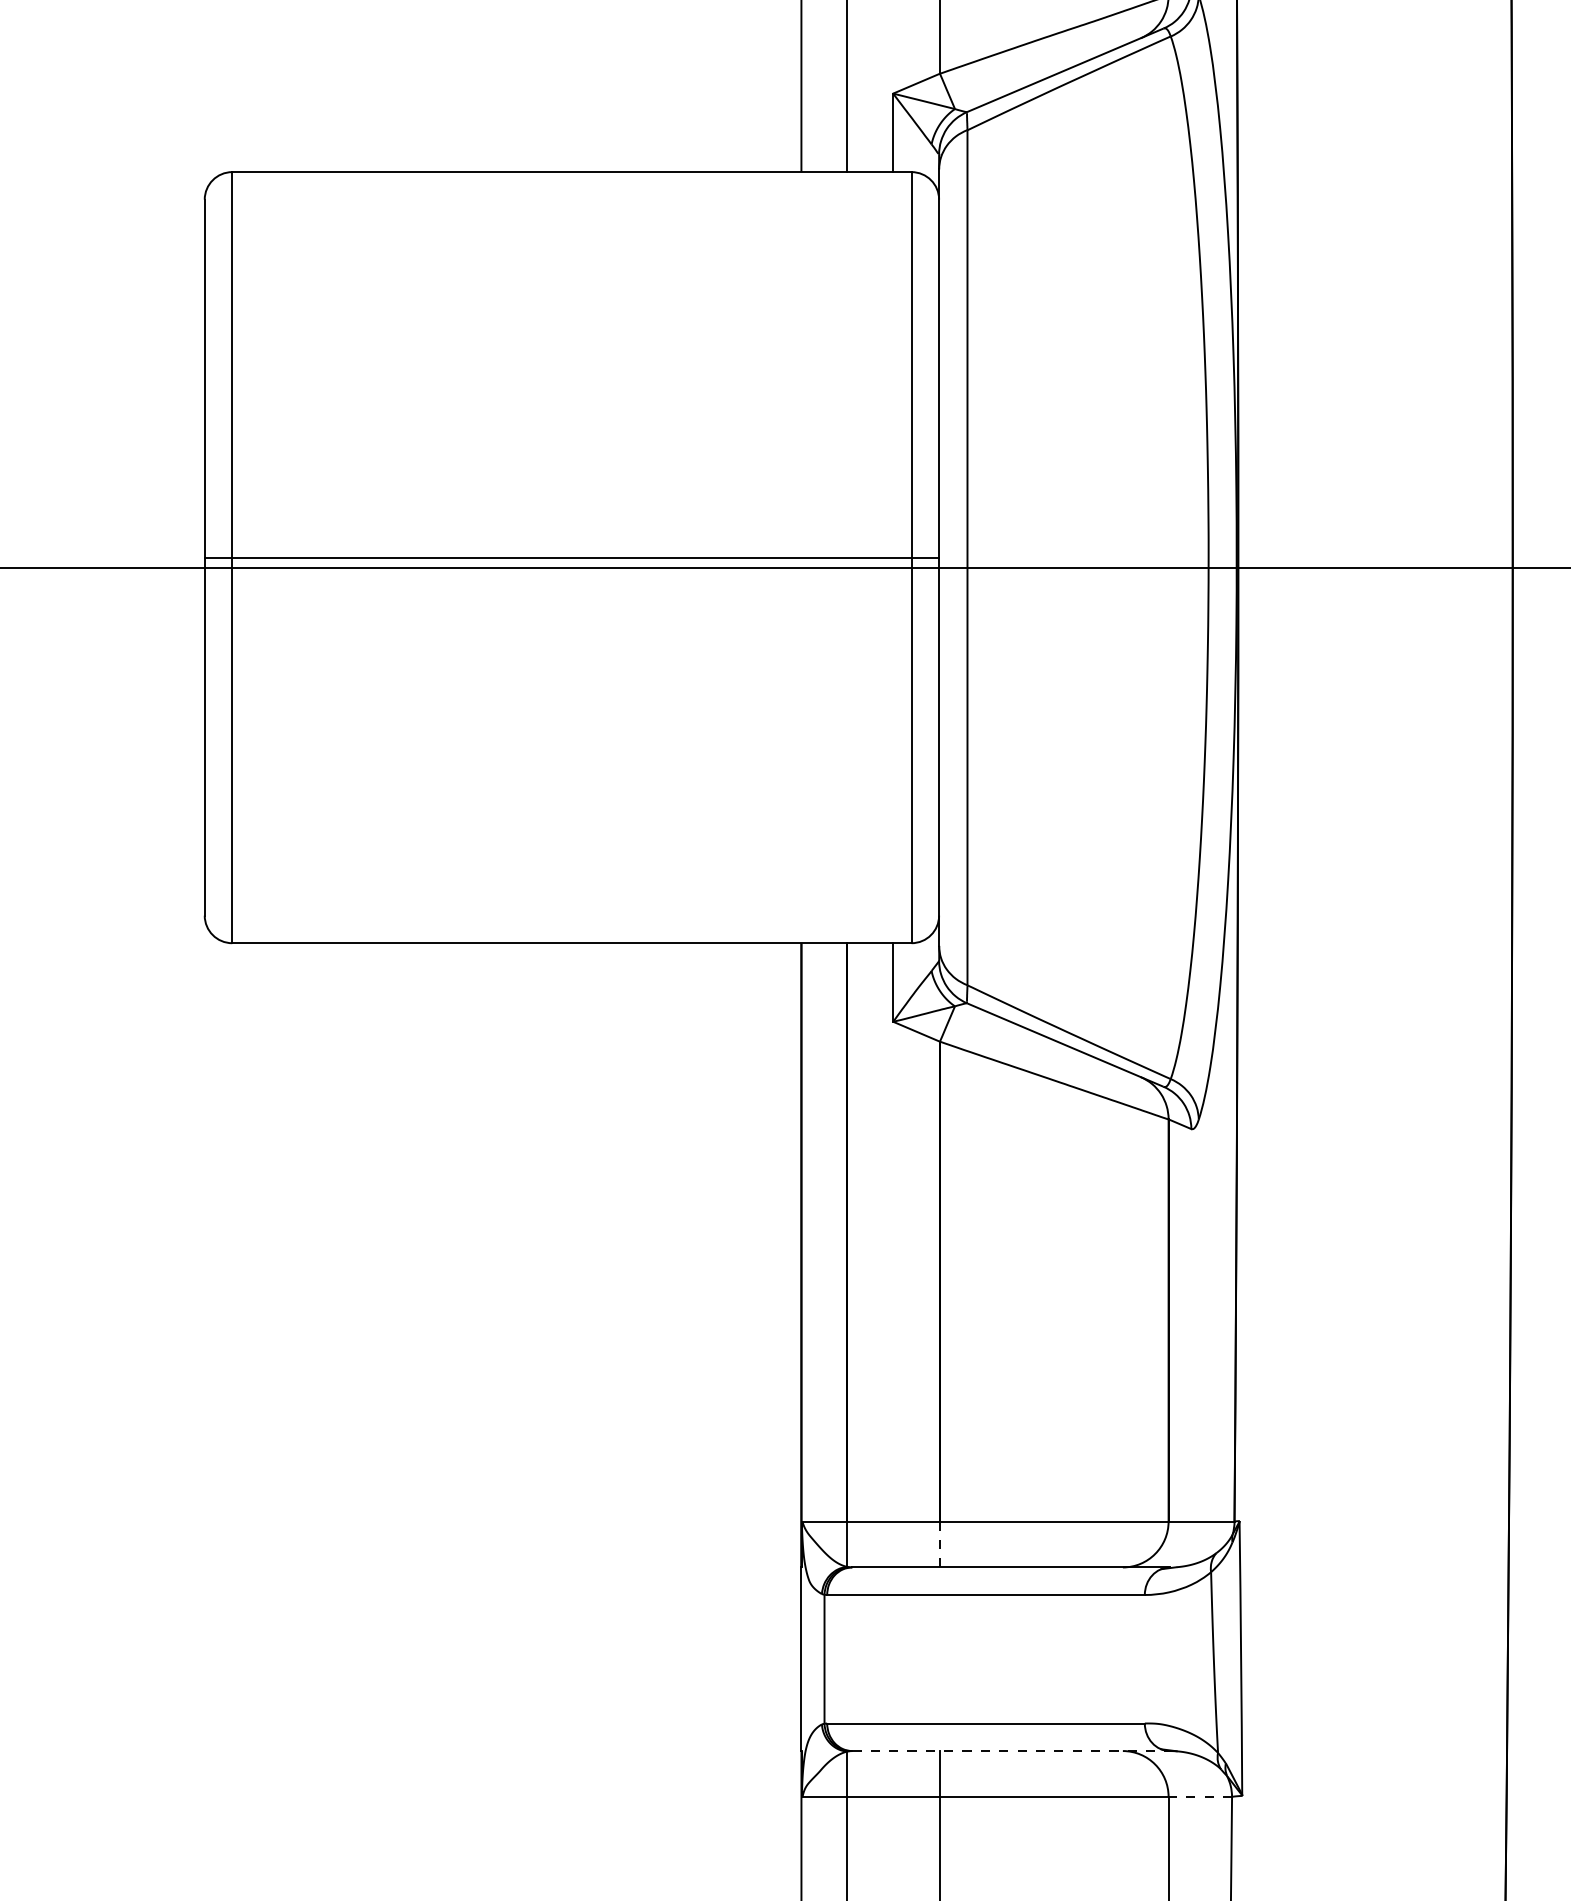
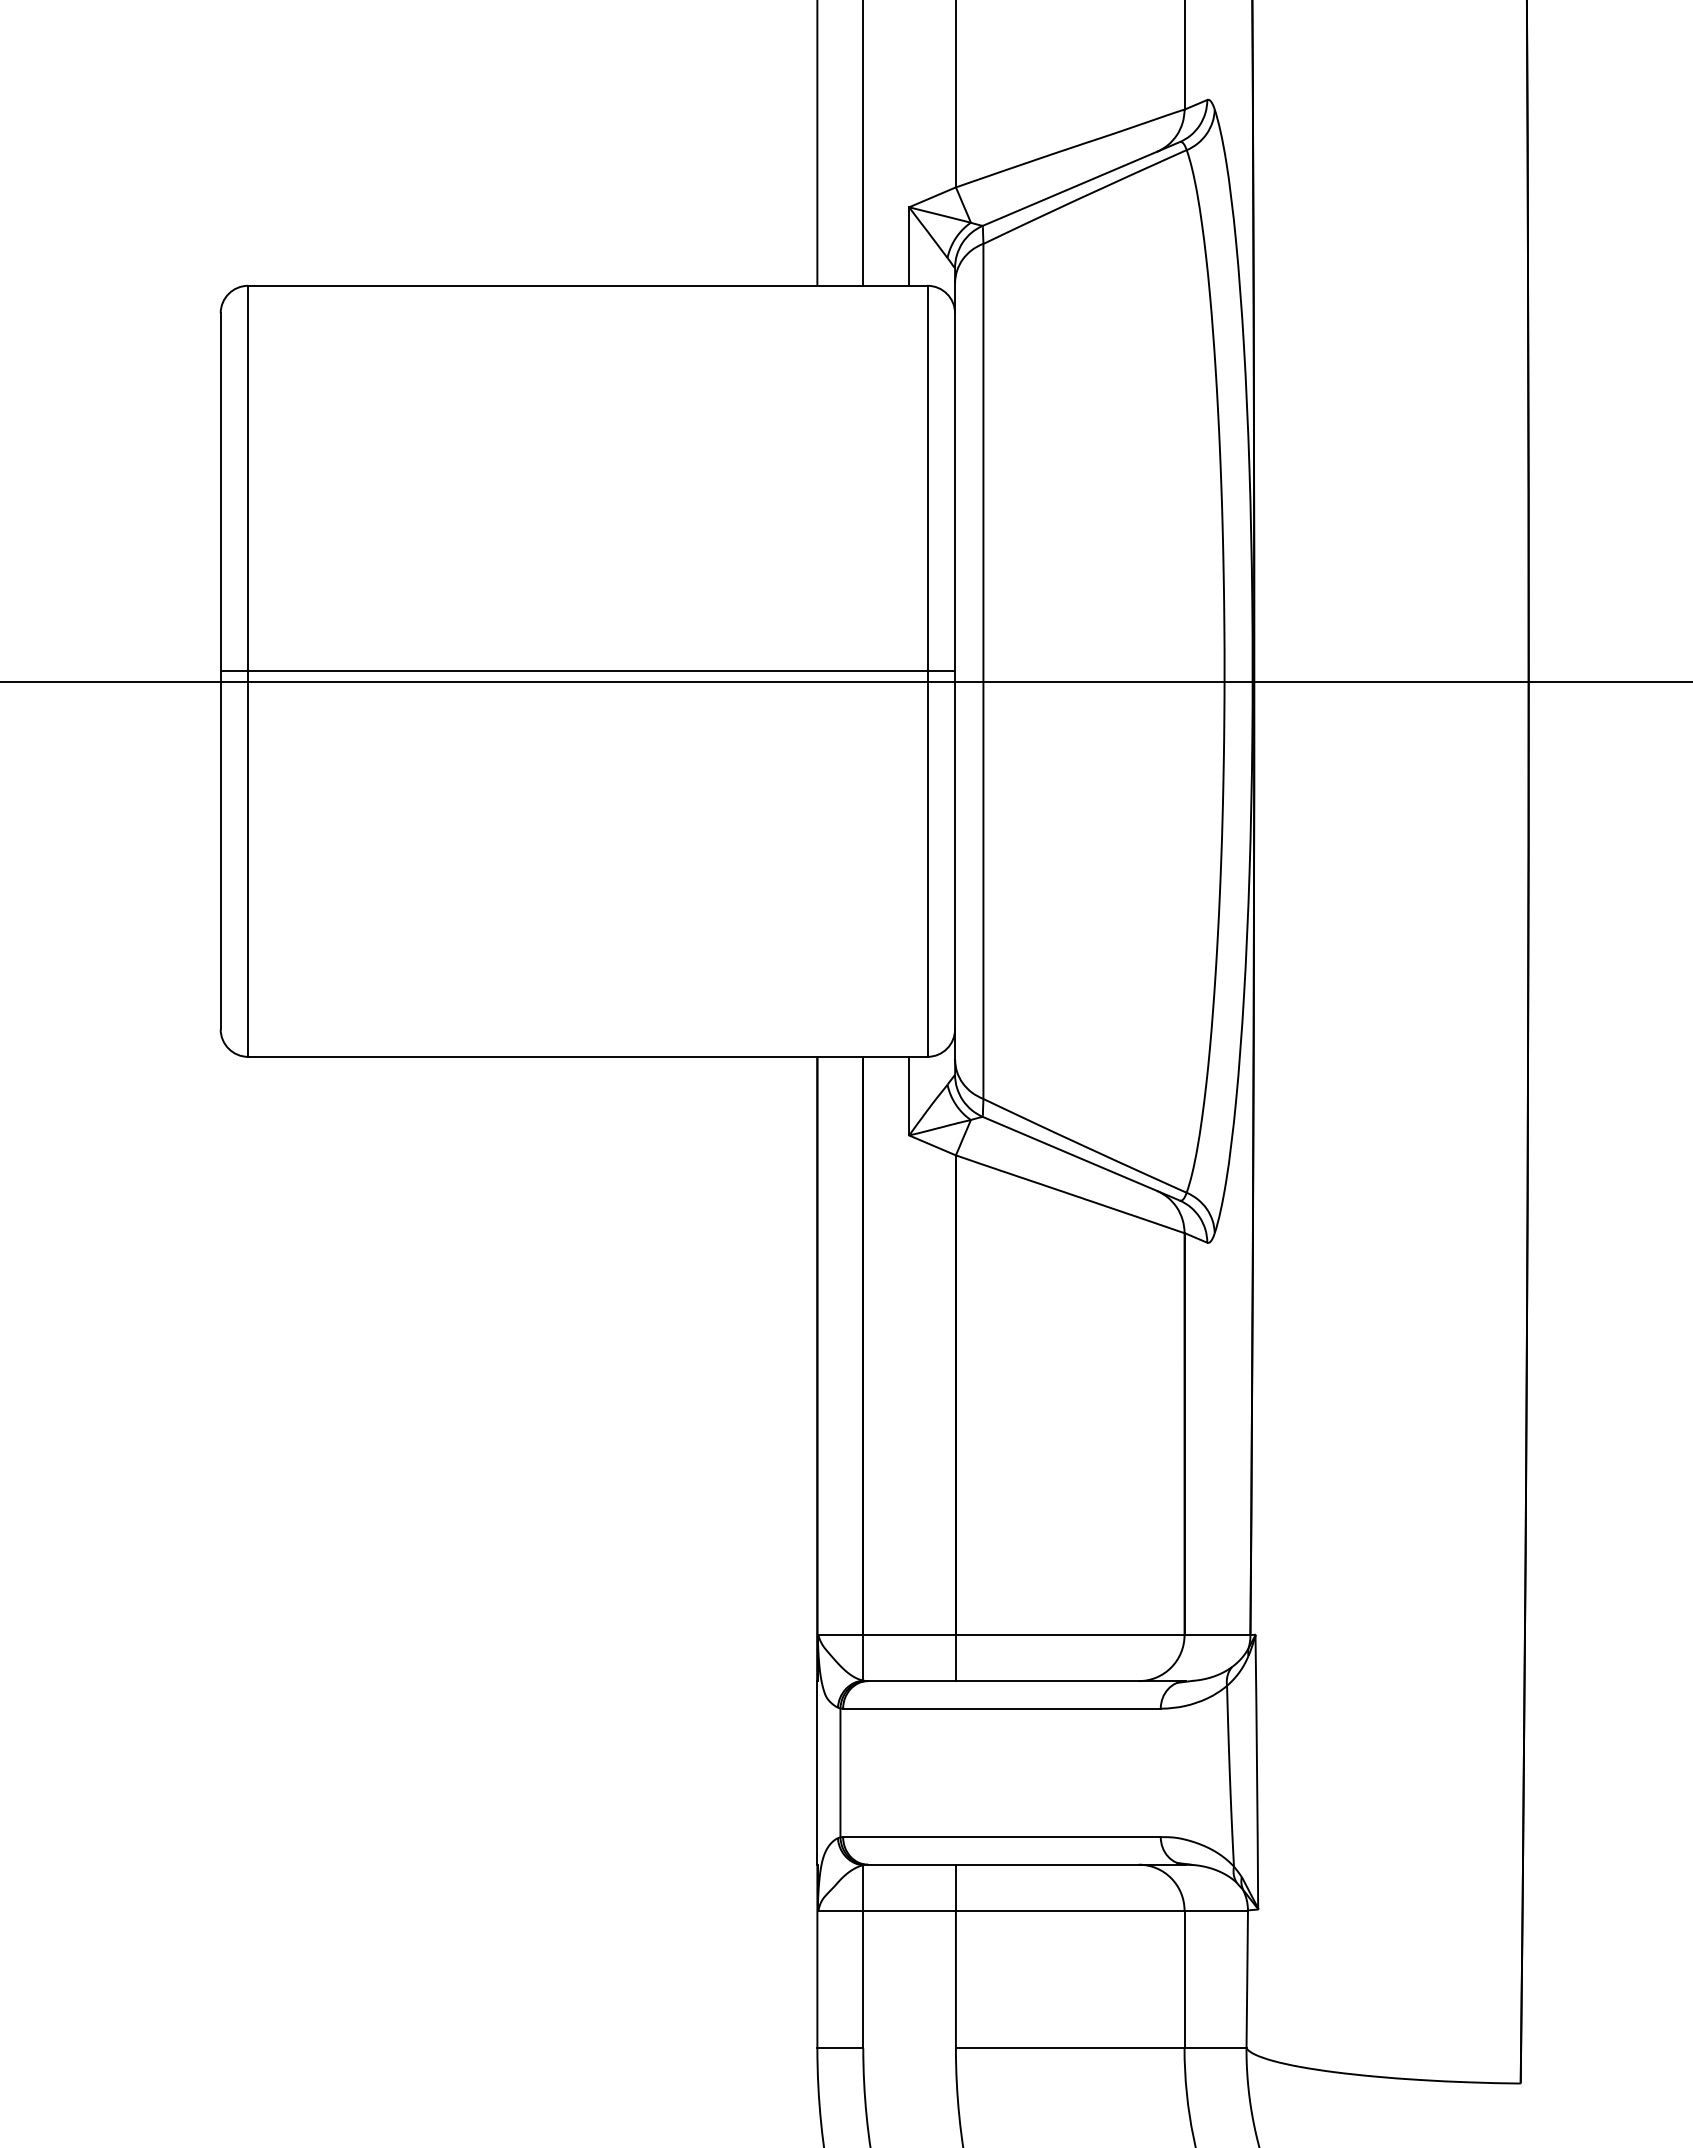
line: (939, 1544) -> (955, 1658), dashed -> solid
line: (1011, 1750) -> (1027, 1864), dashed -> solid
line: (1200, 1796) -> (1216, 1910), dashed -> solid

